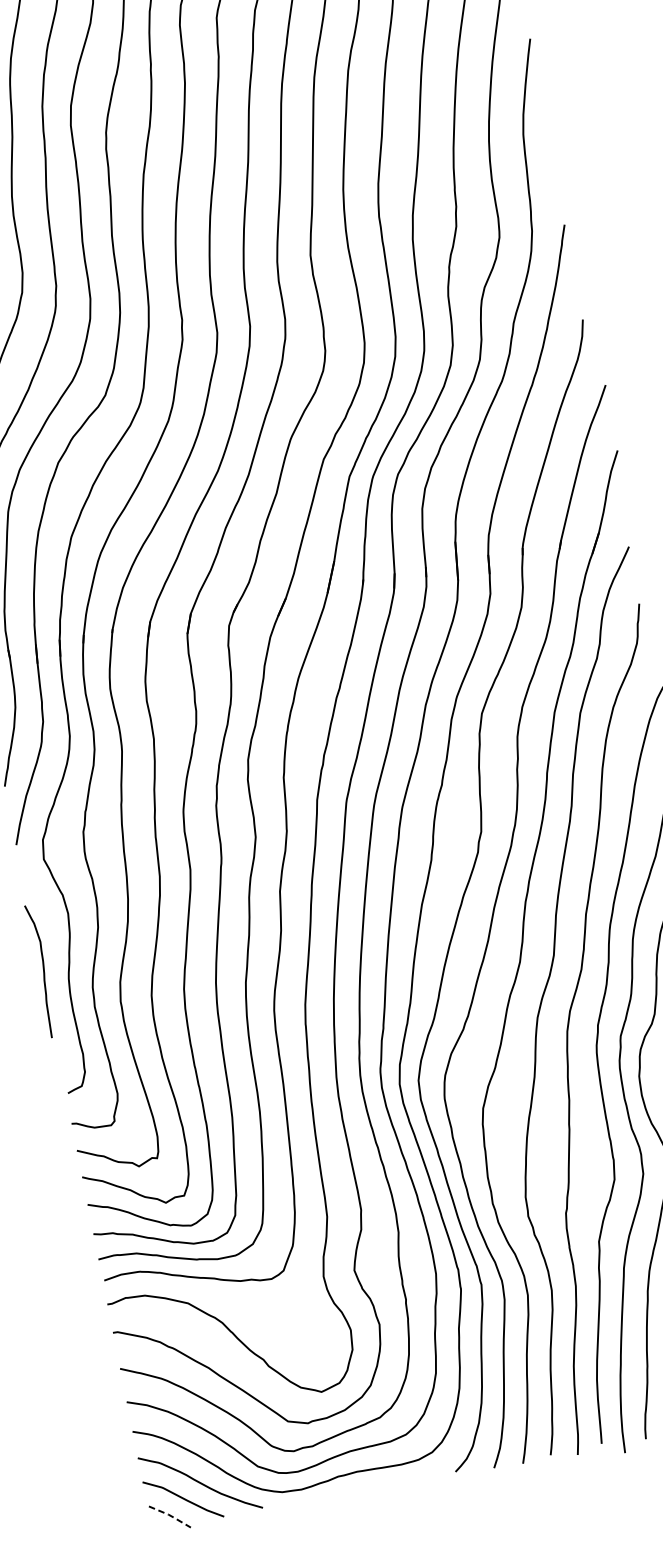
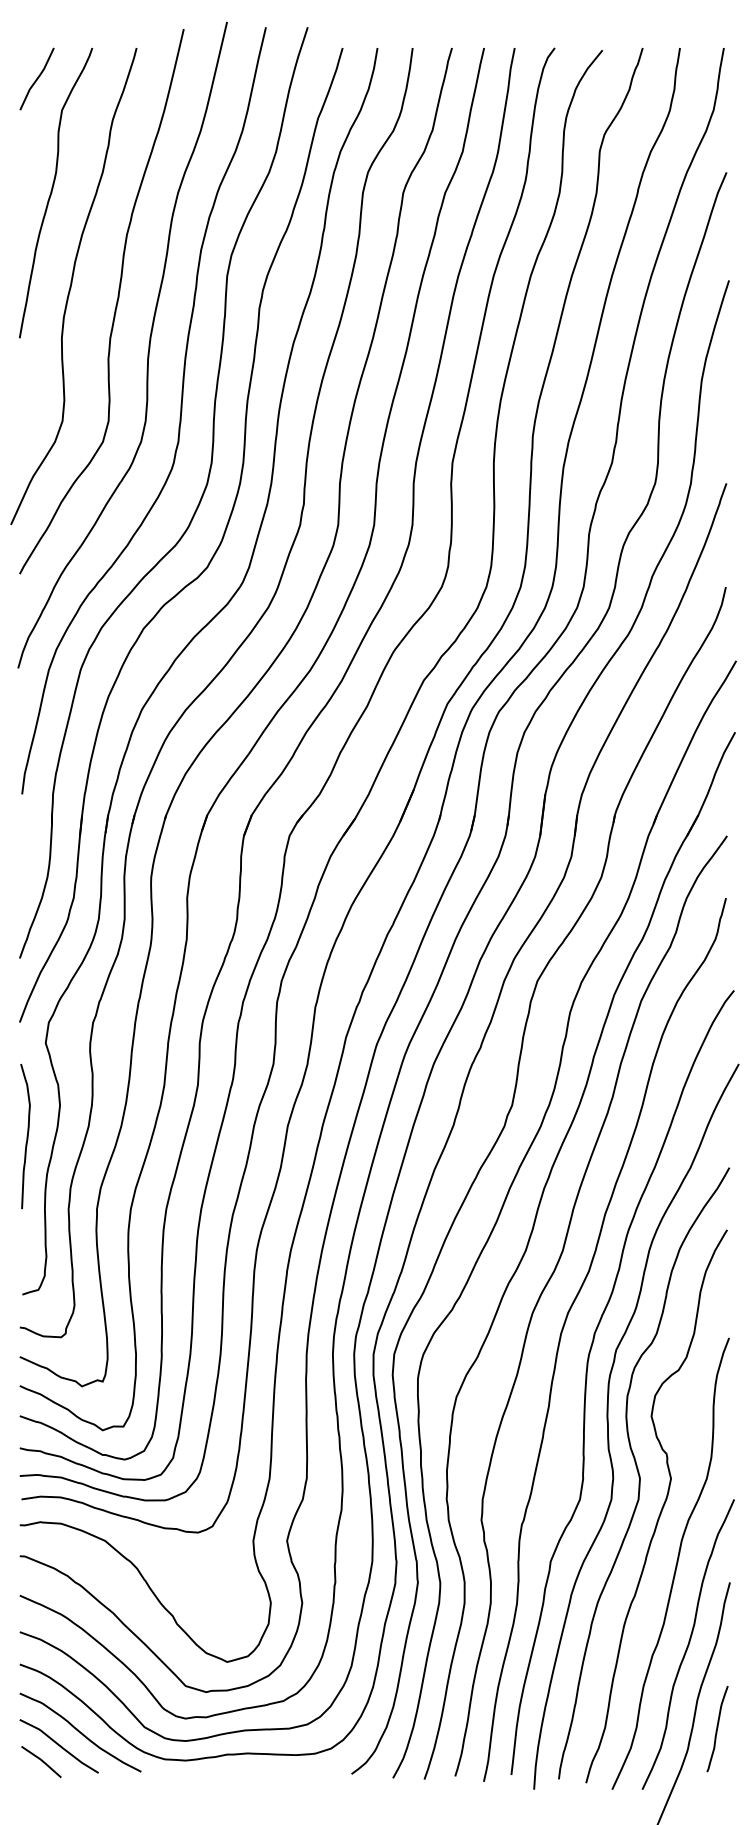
curve: (42, 970) -> (26, 1136), moved
line: (170, 1516) -> (42, 1761), dashed -> solid

